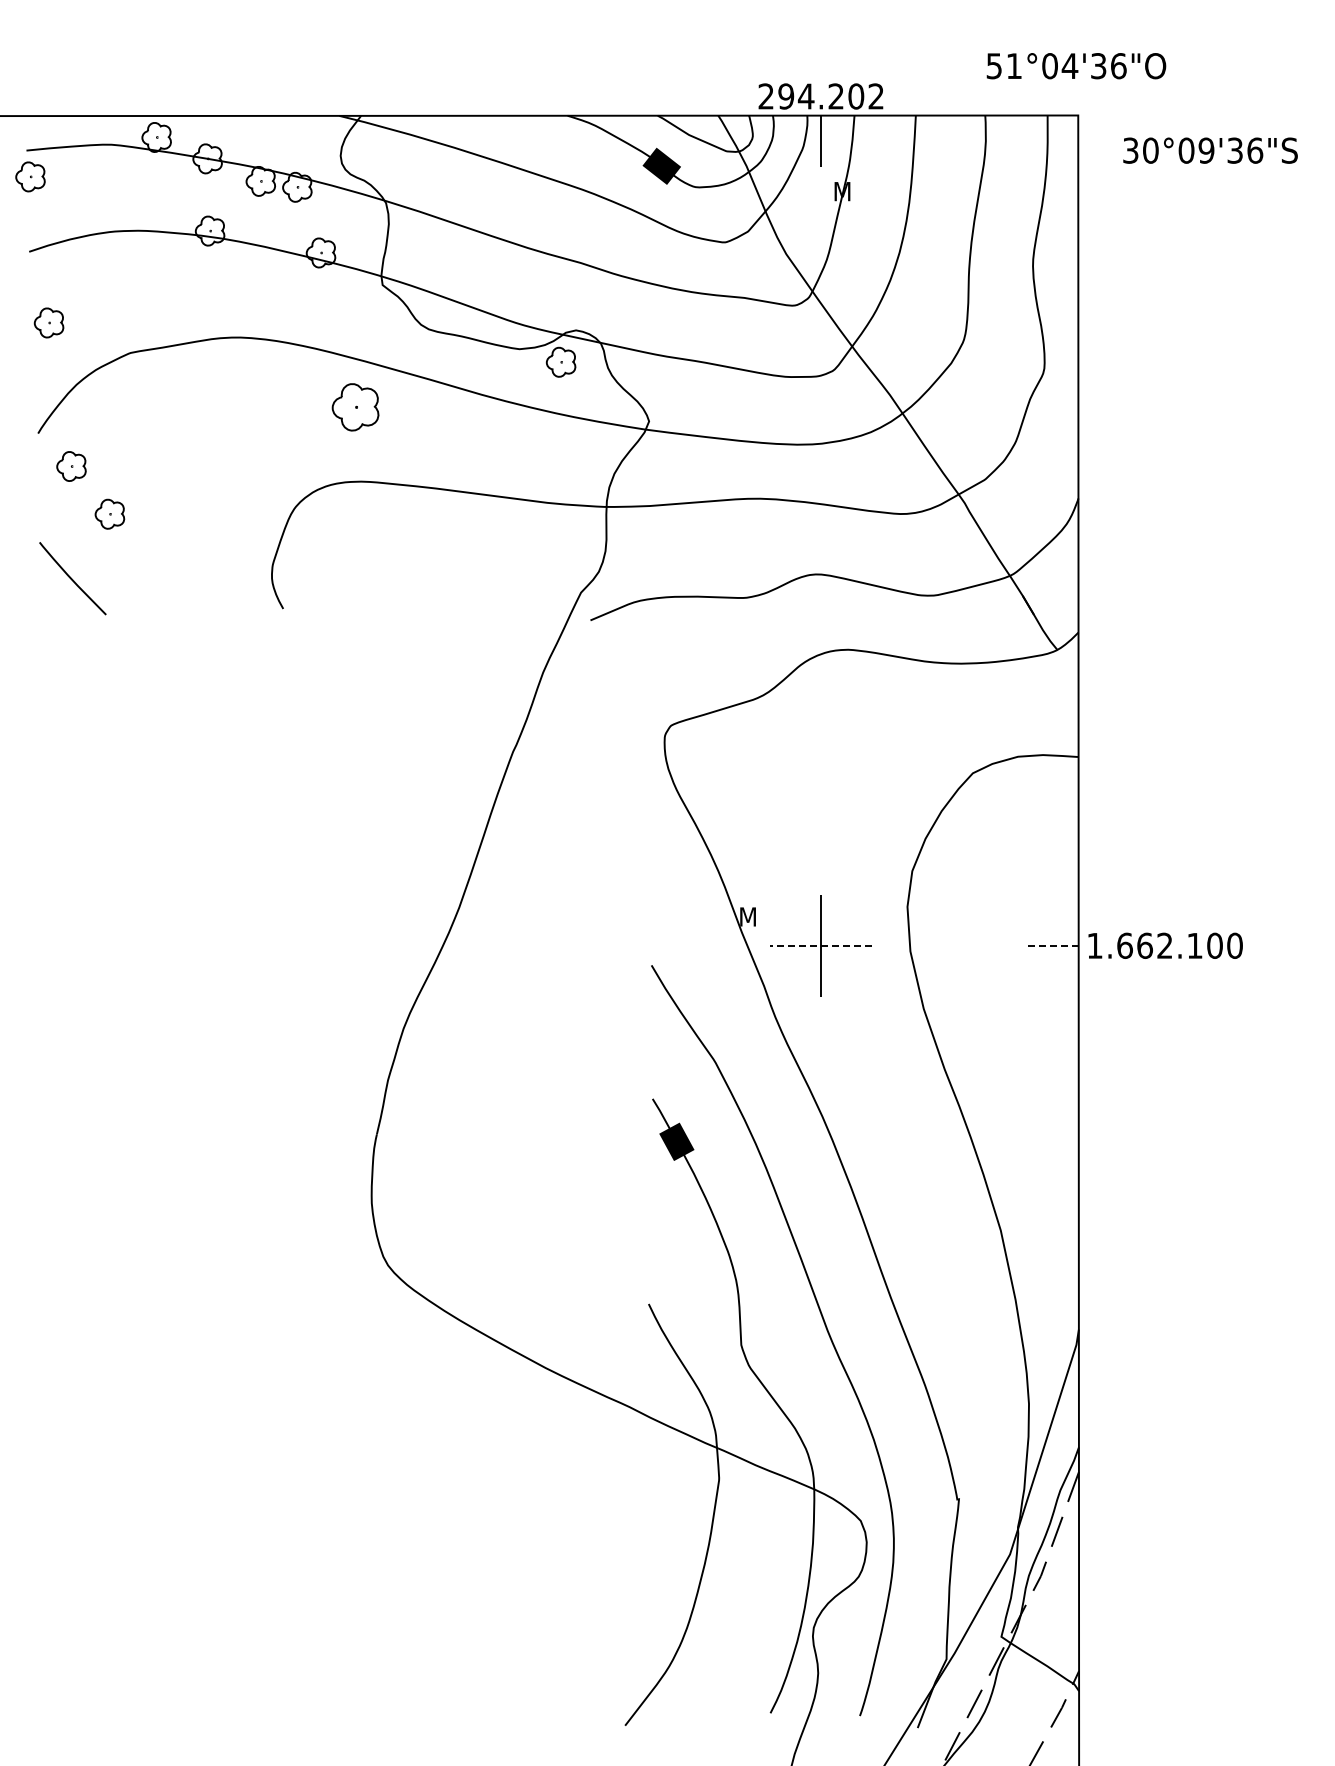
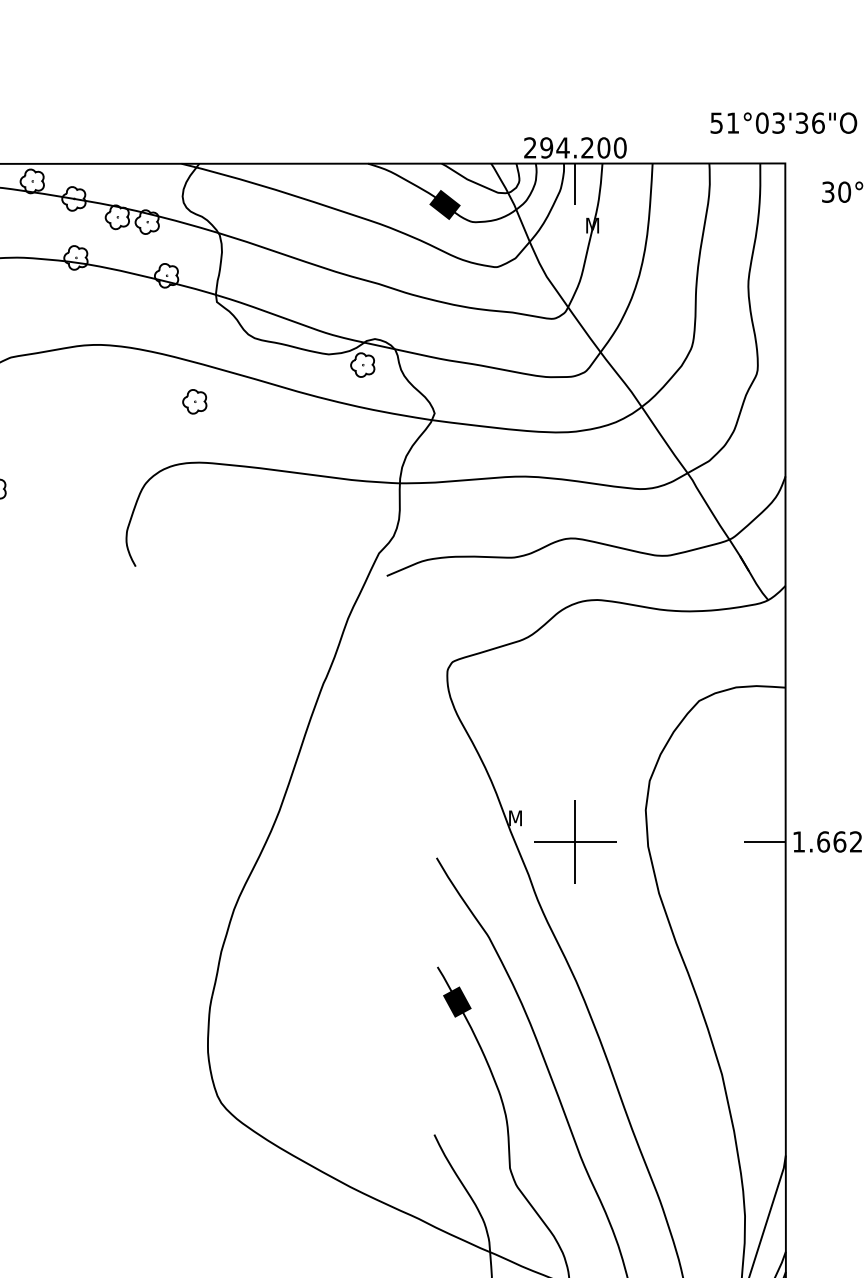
text: (1069, 66) -> (778, 123), 51°04'36"O -> 51°03'36"O
text: (876, 96) -> (620, 147), 294.202 -> 294.200
part: (355, 406) -> (194, 401), size x0.62
line: (821, 945) -> (575, 841), dashed -> solid
line: (1052, 945) -> (764, 841), dashed -> solid

